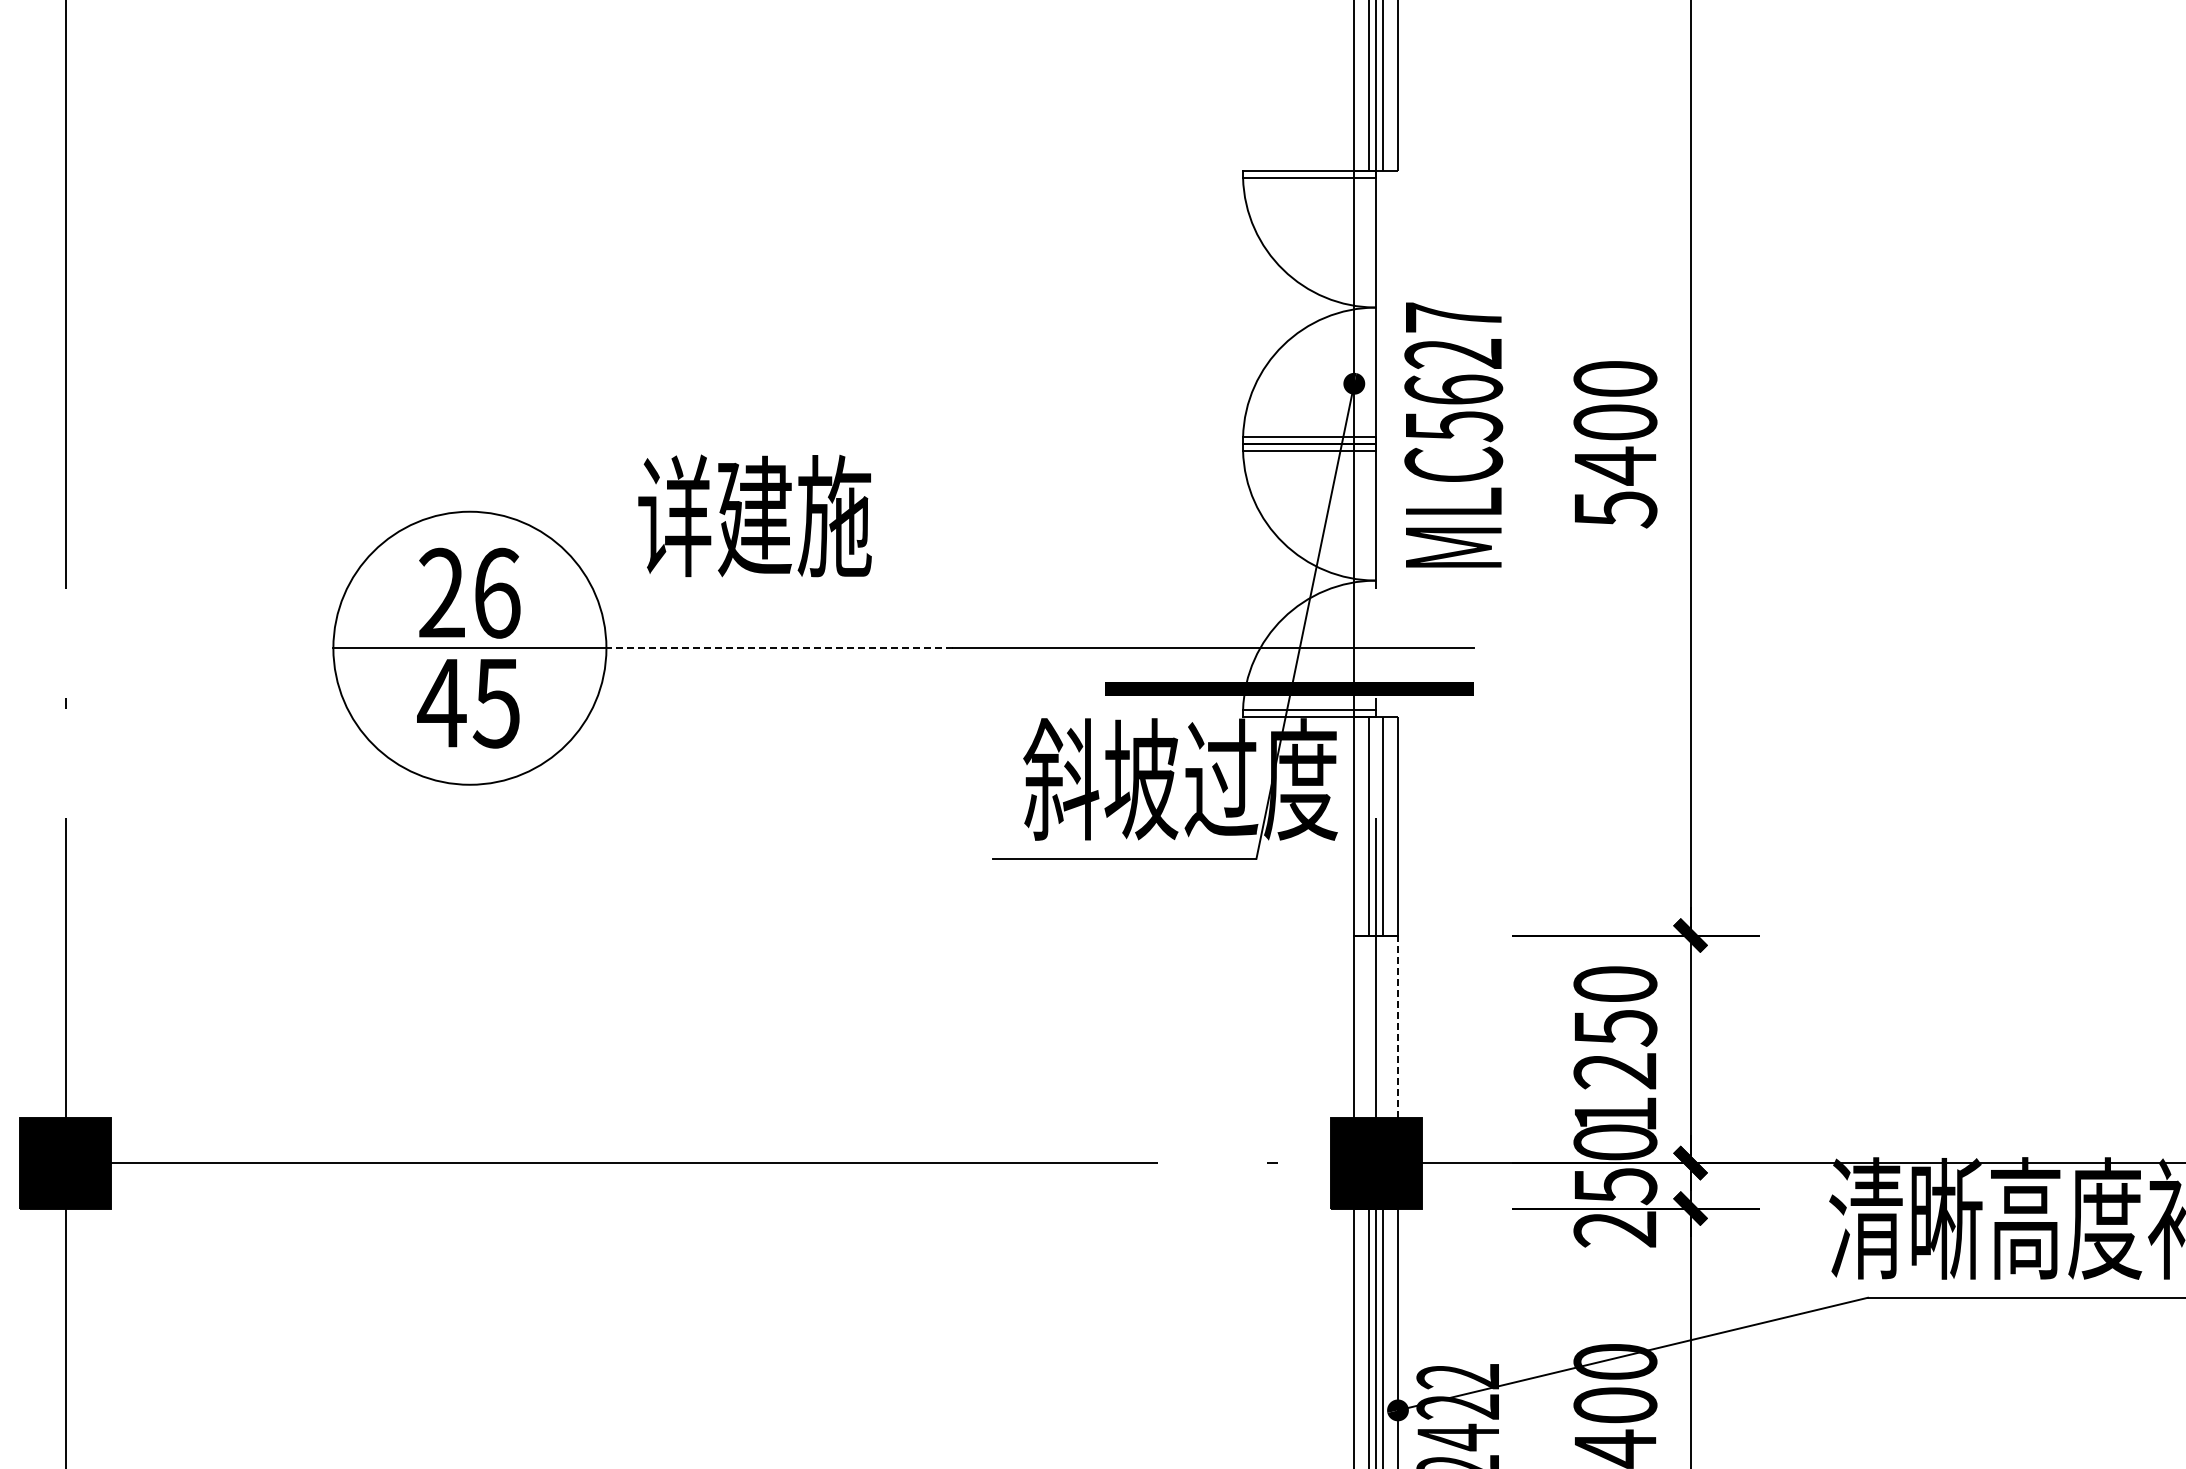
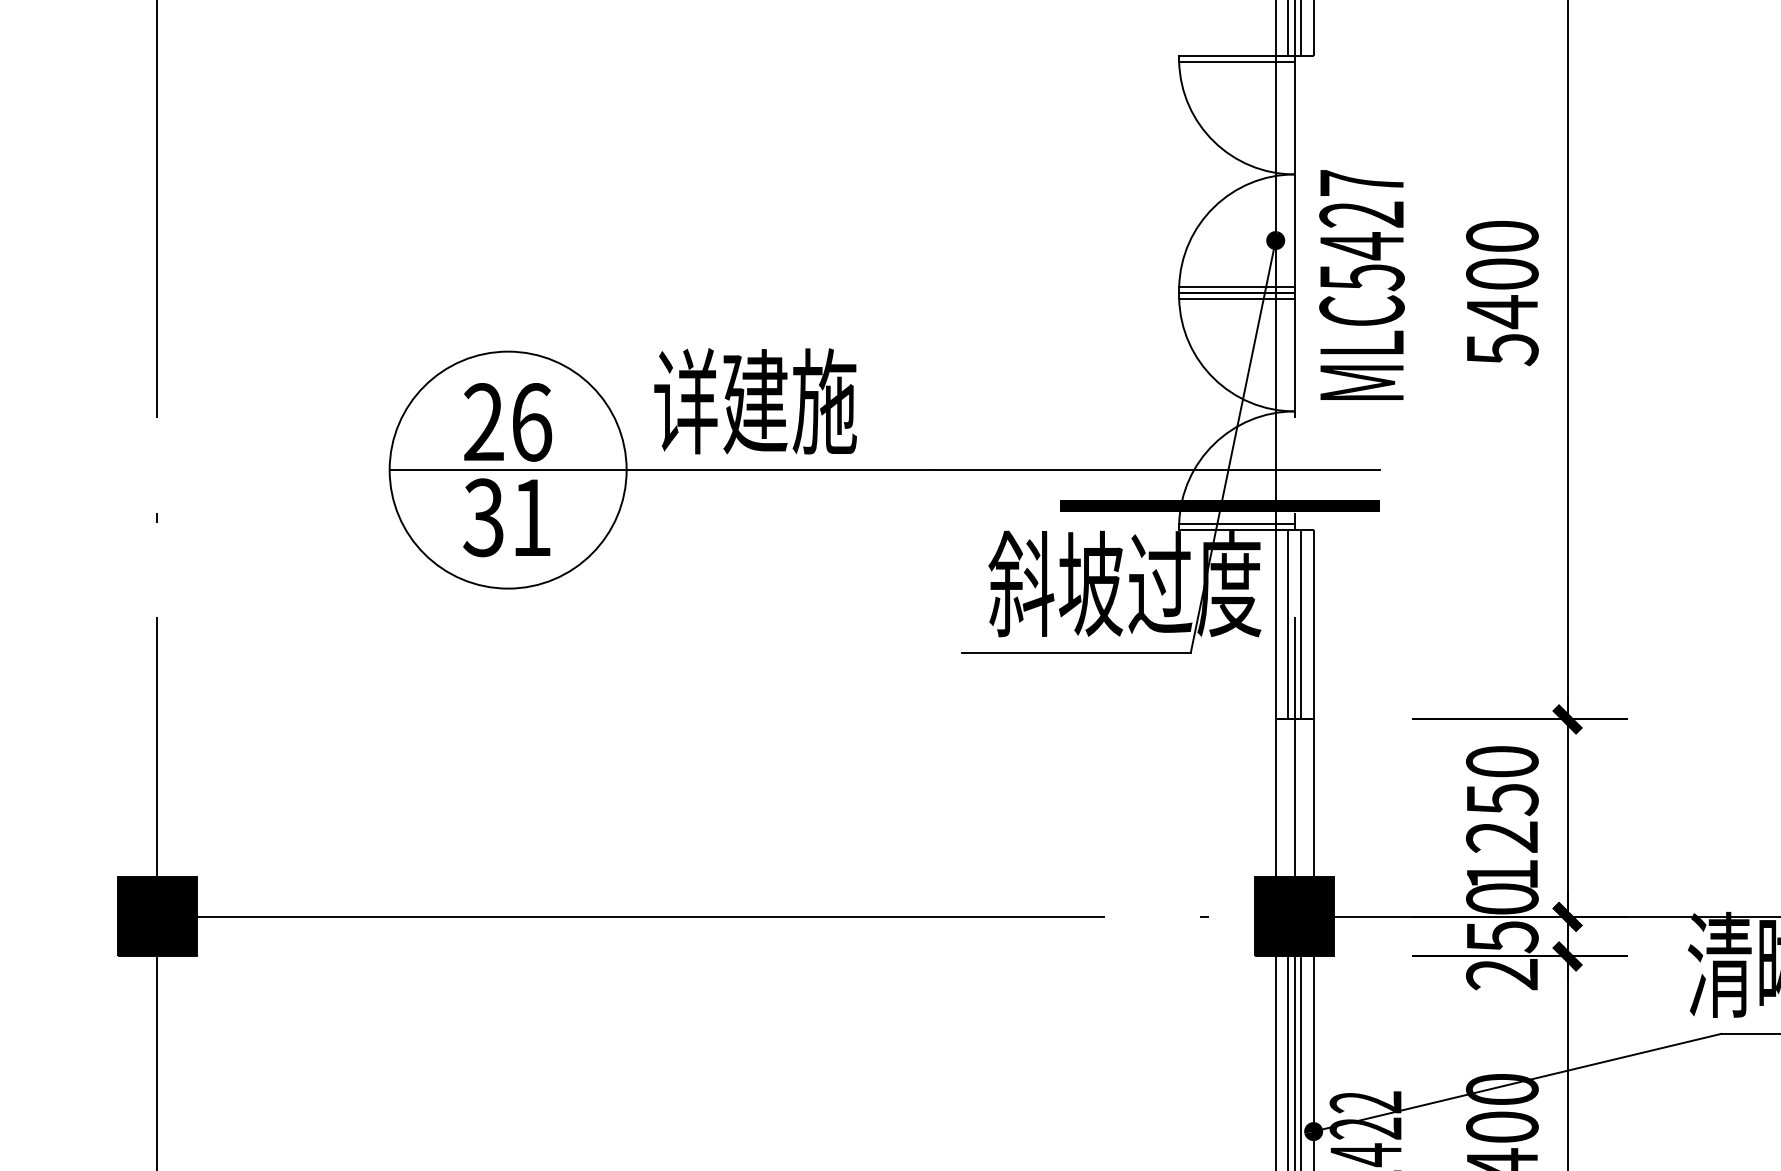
text: (1453, 389) -> (1361, 245), MLC5627 -> MLC5427
text: (754, 515) -> (755, 400), moved
line: (779, 648) -> (776, 470), dashed -> solid
text: (468, 702) -> (506, 517), 45 -> 31
line: (1397, 1026) -> (1313, 798), dashed -> solid

